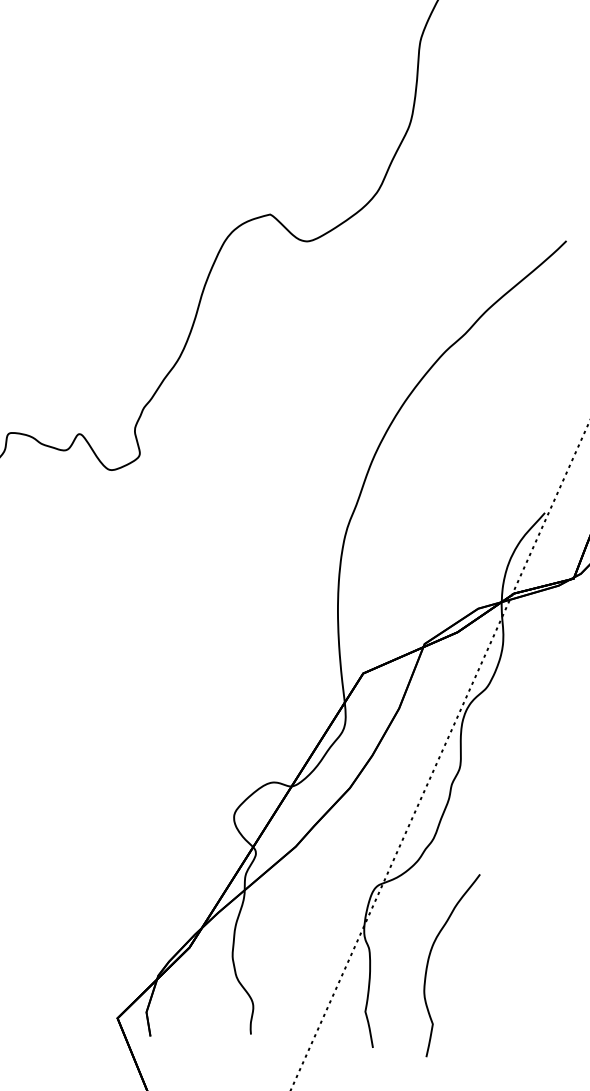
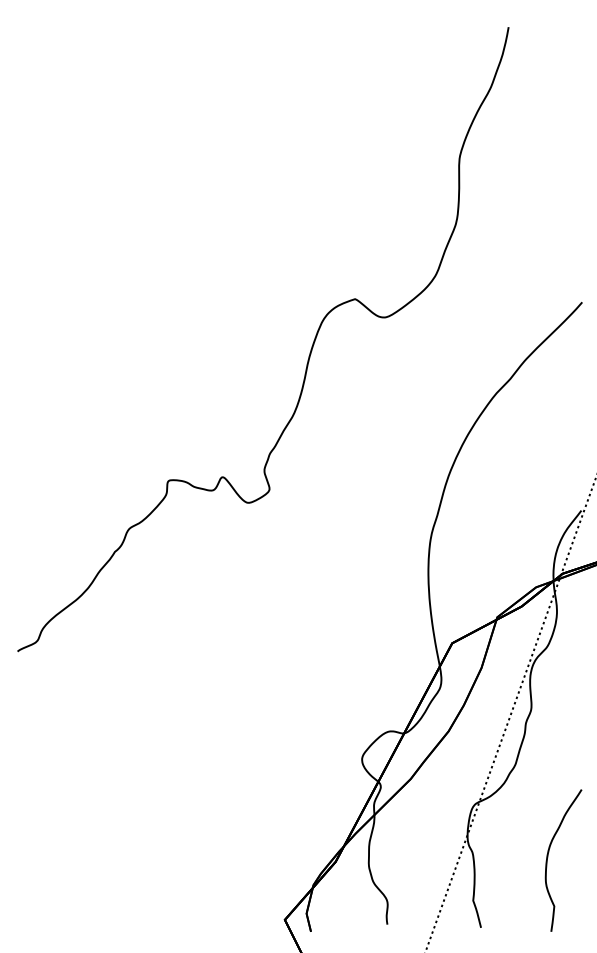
curve: (430, 959) -> (548, 857), moved

